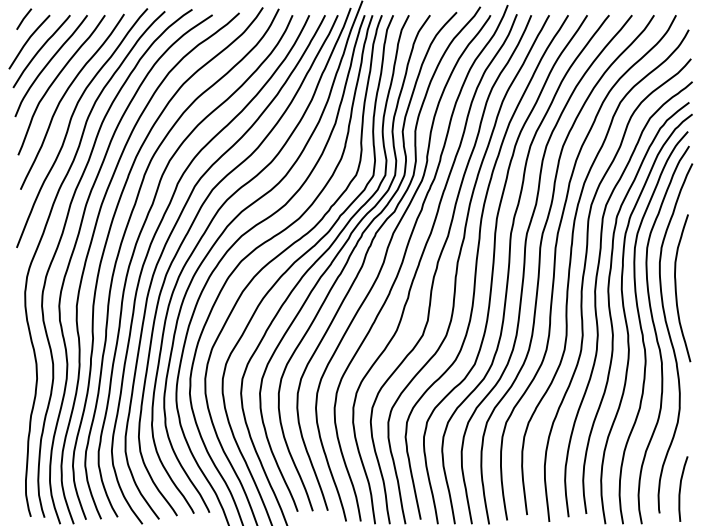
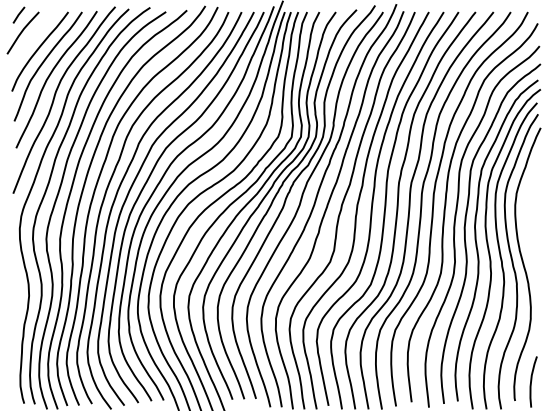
curve: (41, 50) -> (32, 39), removed
curve: (676, 287) -> (528, 224), removed

